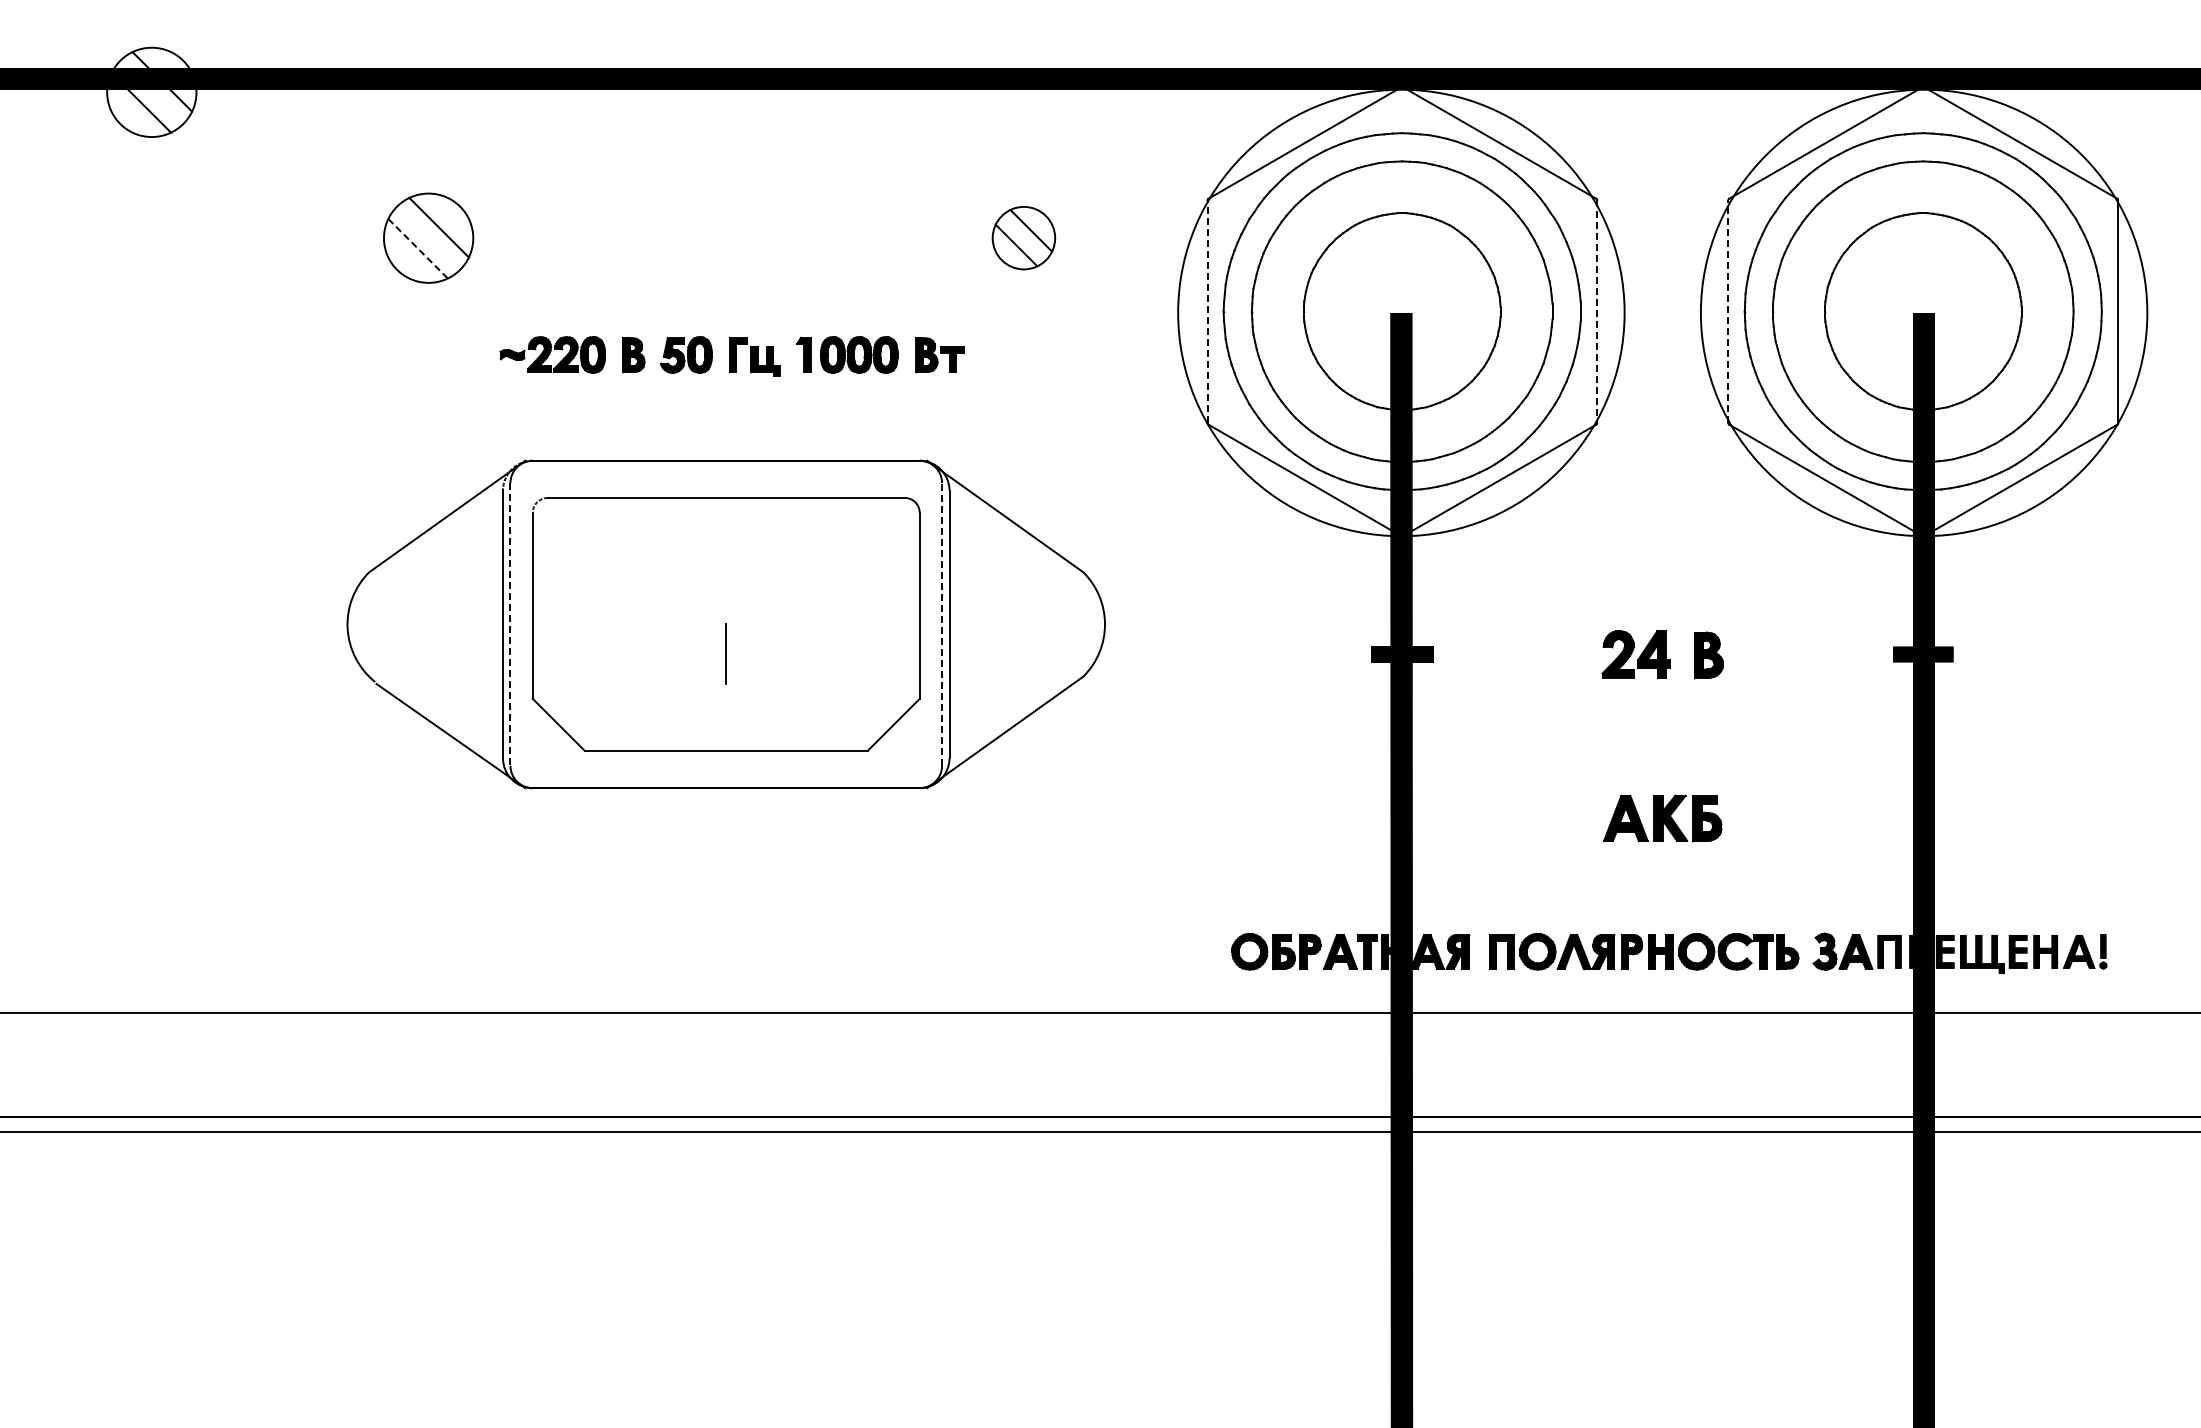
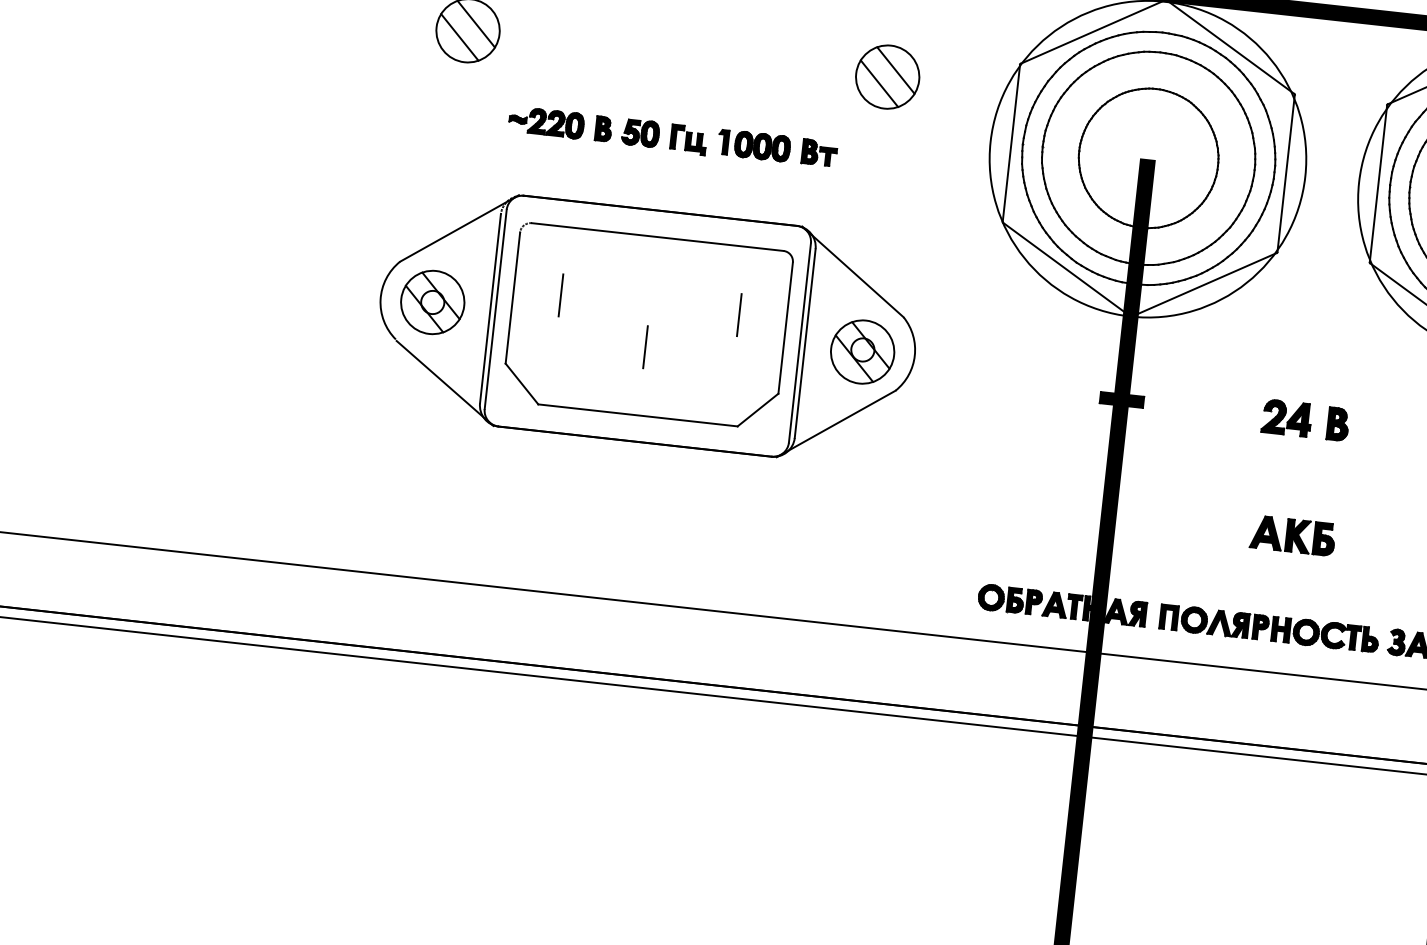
part: (1023, 237) -> (887, 76), size x1.43
line: (418, 249) -> (460, 37), dashed -> solid
line: (1207, 311) -> (1011, 143), dashed -> solid
line: (1597, 311) -> (1286, 173), dashed -> solid
line: (1728, 311) -> (1378, 183), dashed -> solid
line: (599, 594) -> (560, 295), added
line: (852, 594) -> (739, 314), added
part: (420, 623) -> (432, 301), added
line: (942, 623) -> (800, 342), dashed -> solid
line: (510, 624) -> (495, 309), dashed -> solid
part: (1030, 626) -> (862, 351), added

